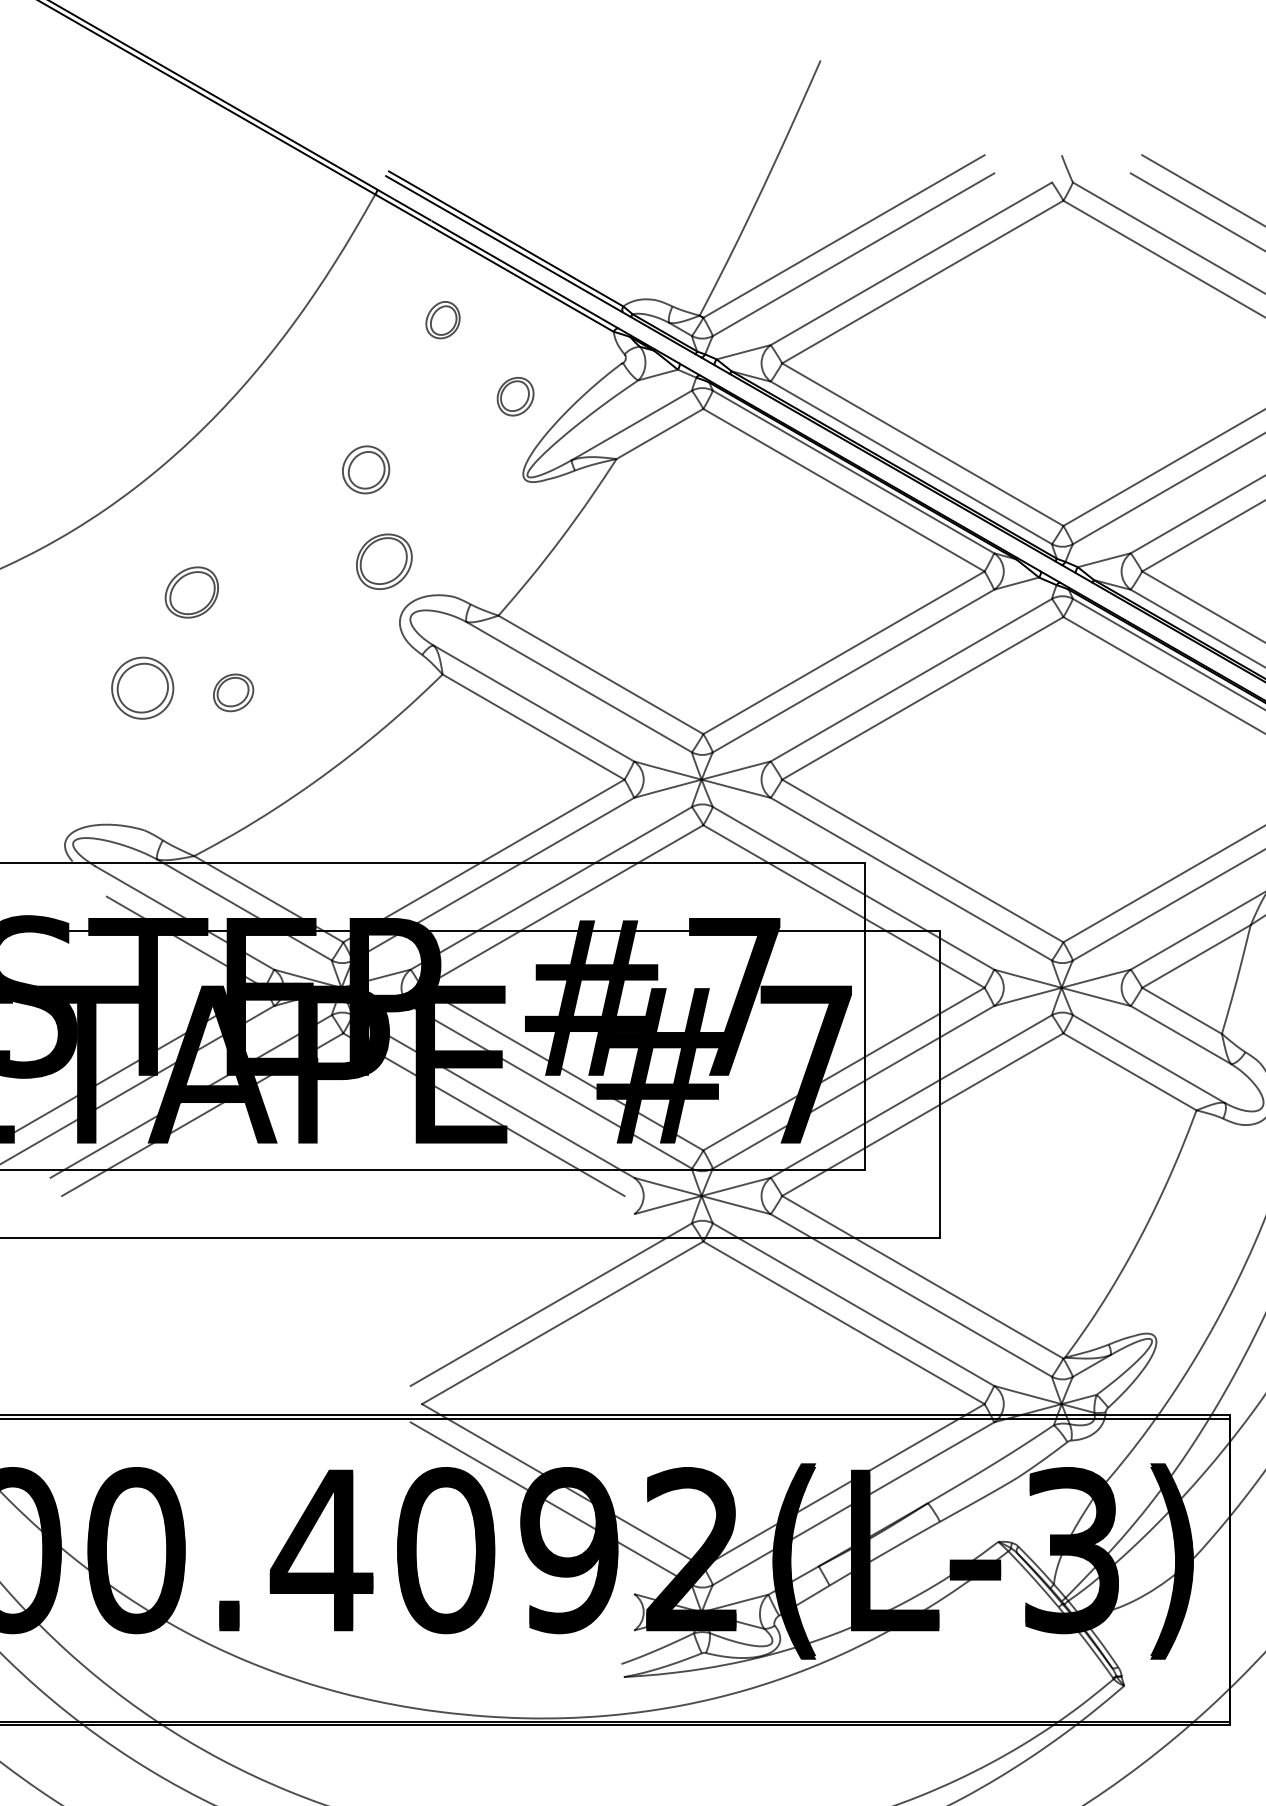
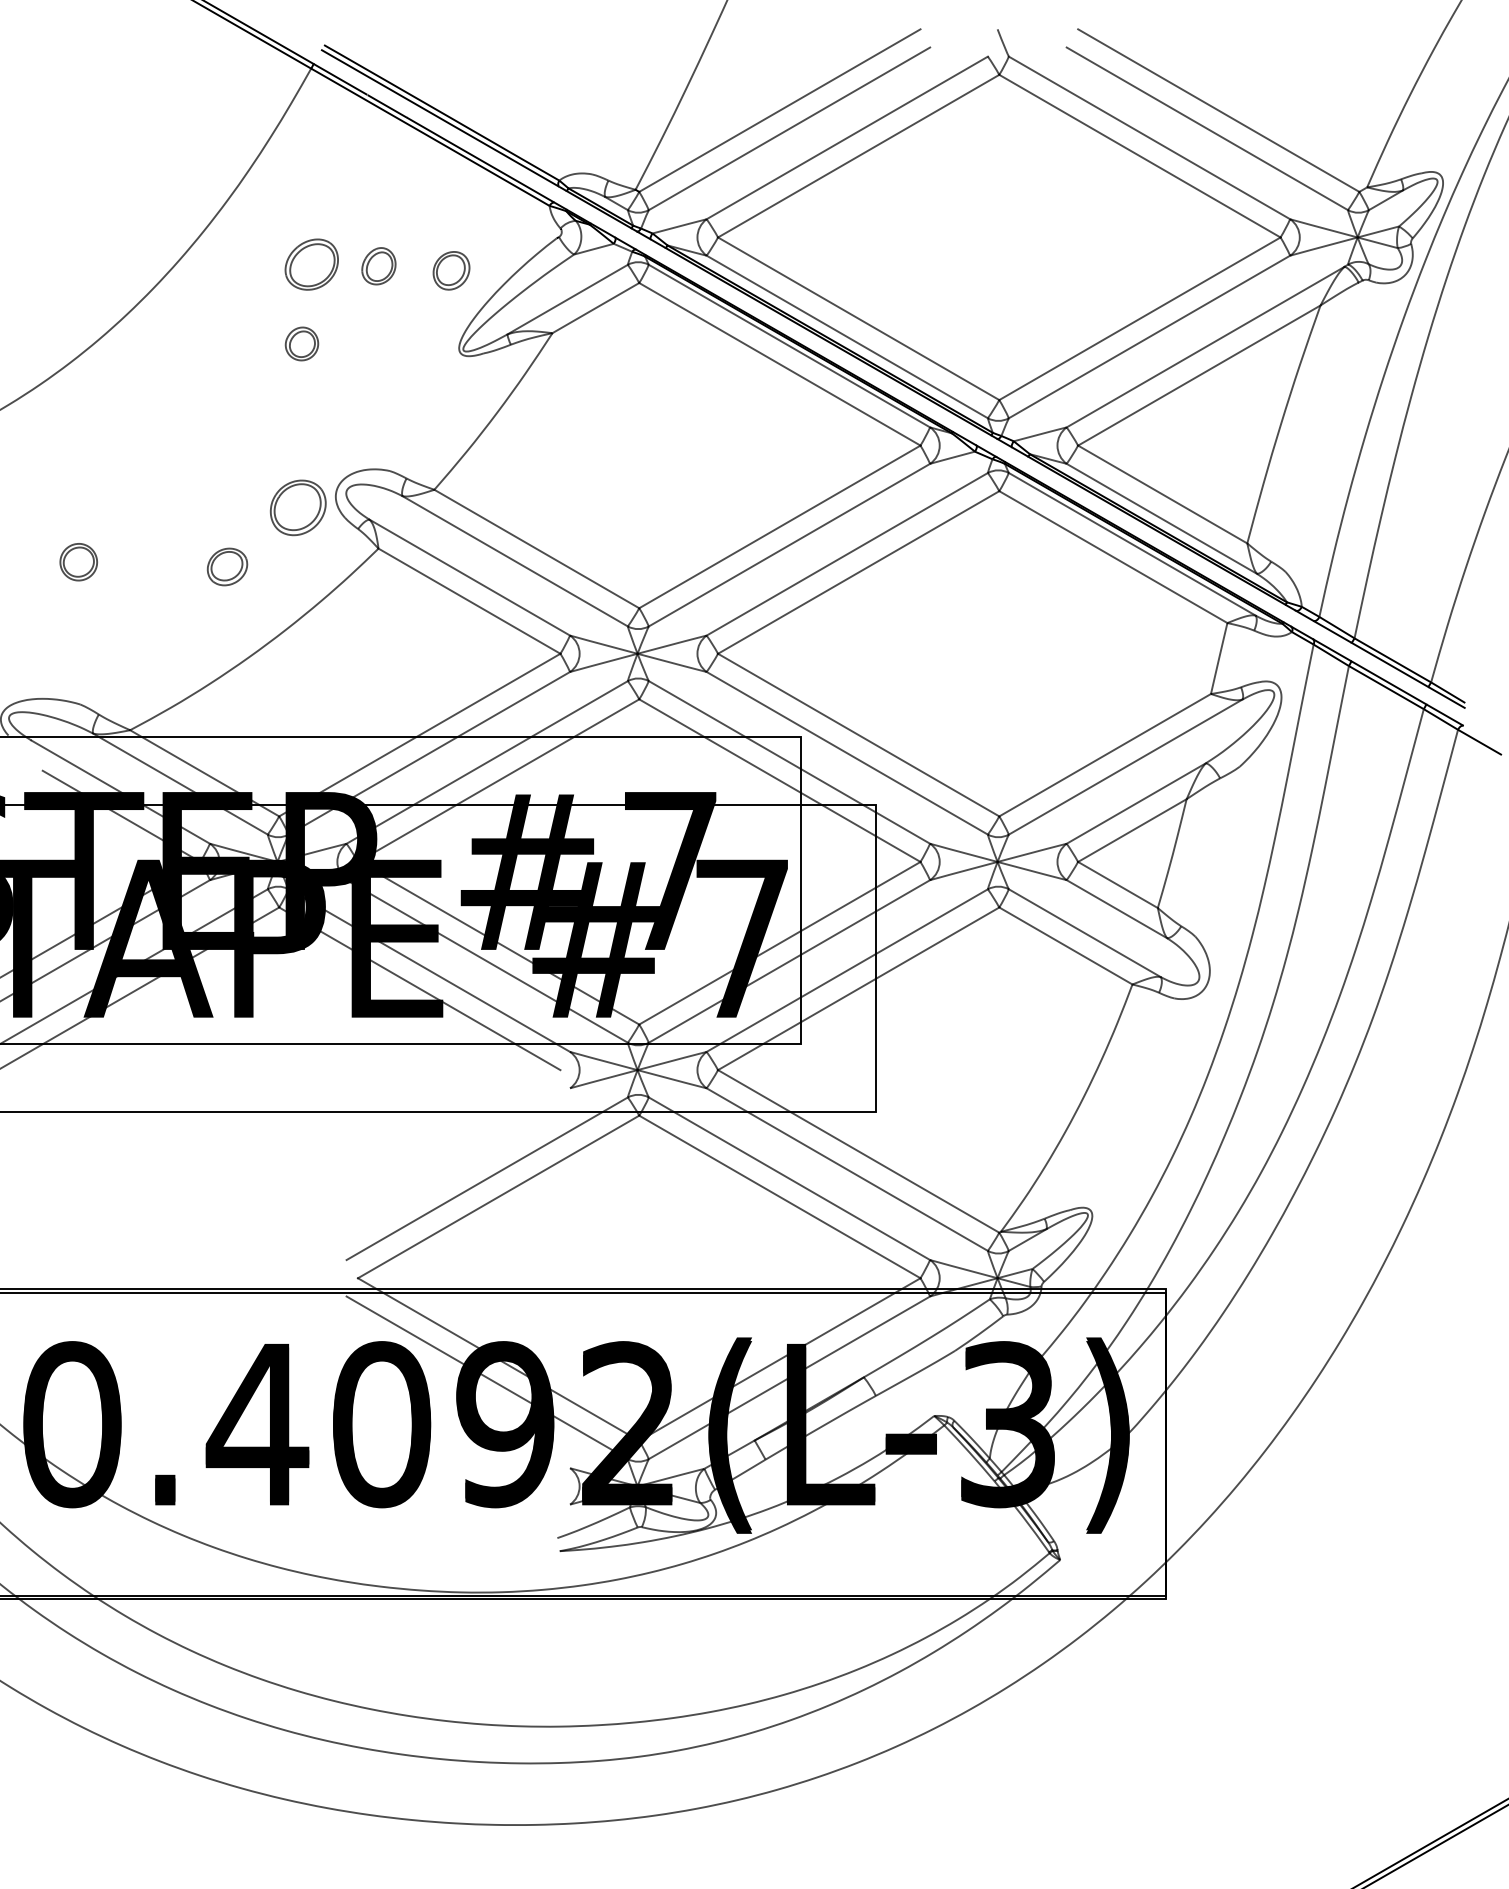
part: (442, 320) -> (378, 266), moved
part: (365, 469) -> (301, 343), size x0.7
part: (384, 561) -> (298, 507), moved
part: (191, 592) -> (311, 264), moved
part: (142, 687) -> (78, 561), size x0.6
part: (233, 692) -> (227, 566), moved

